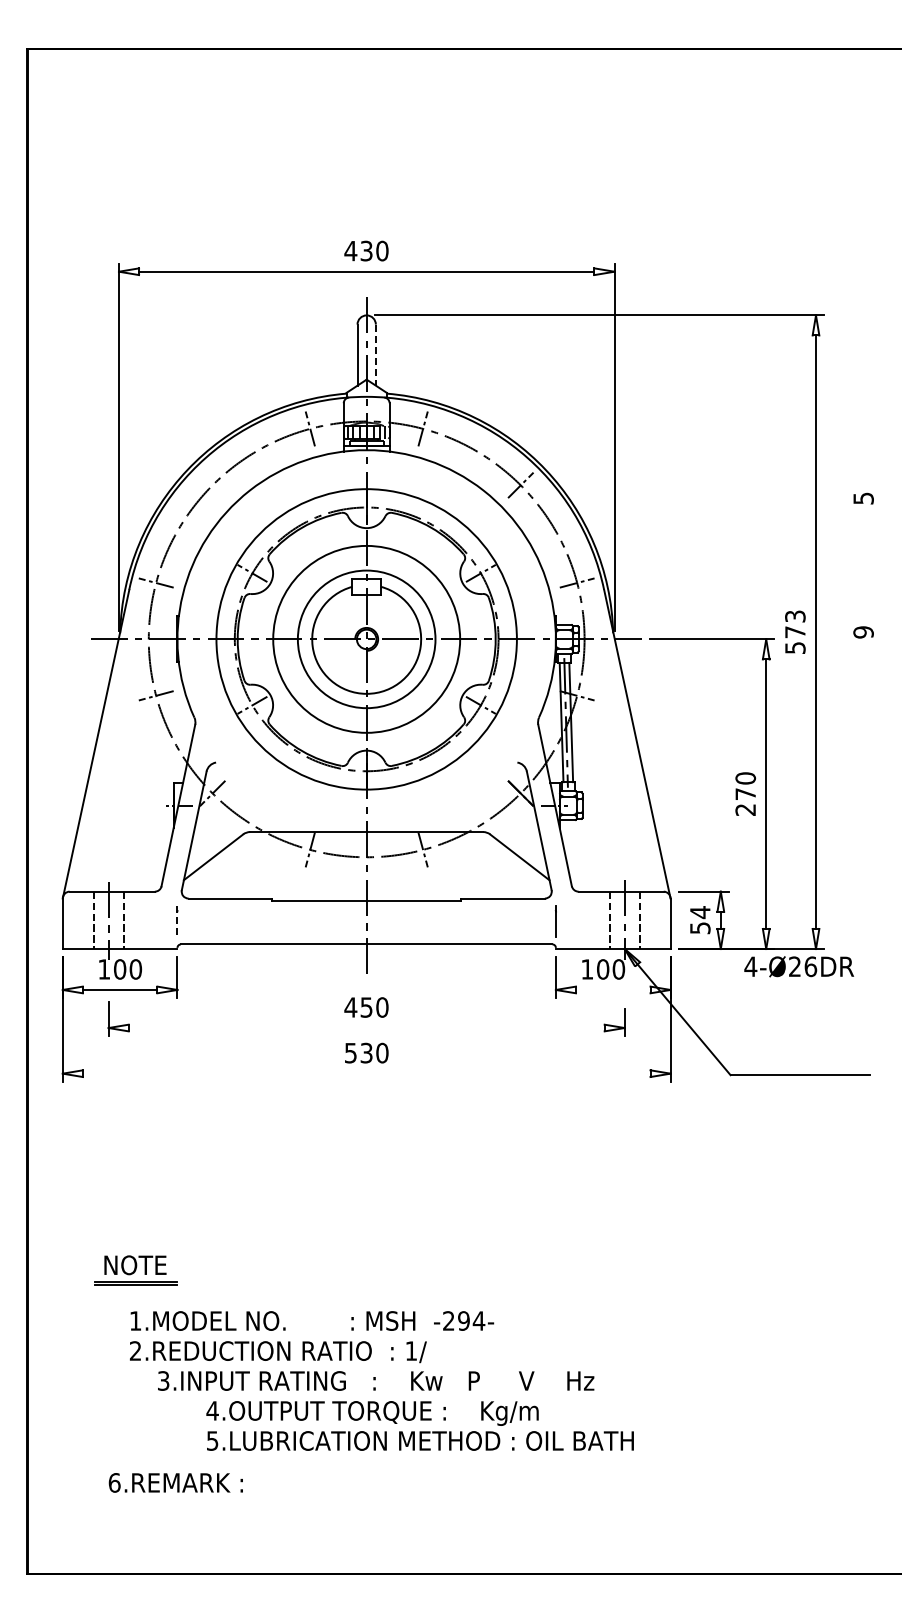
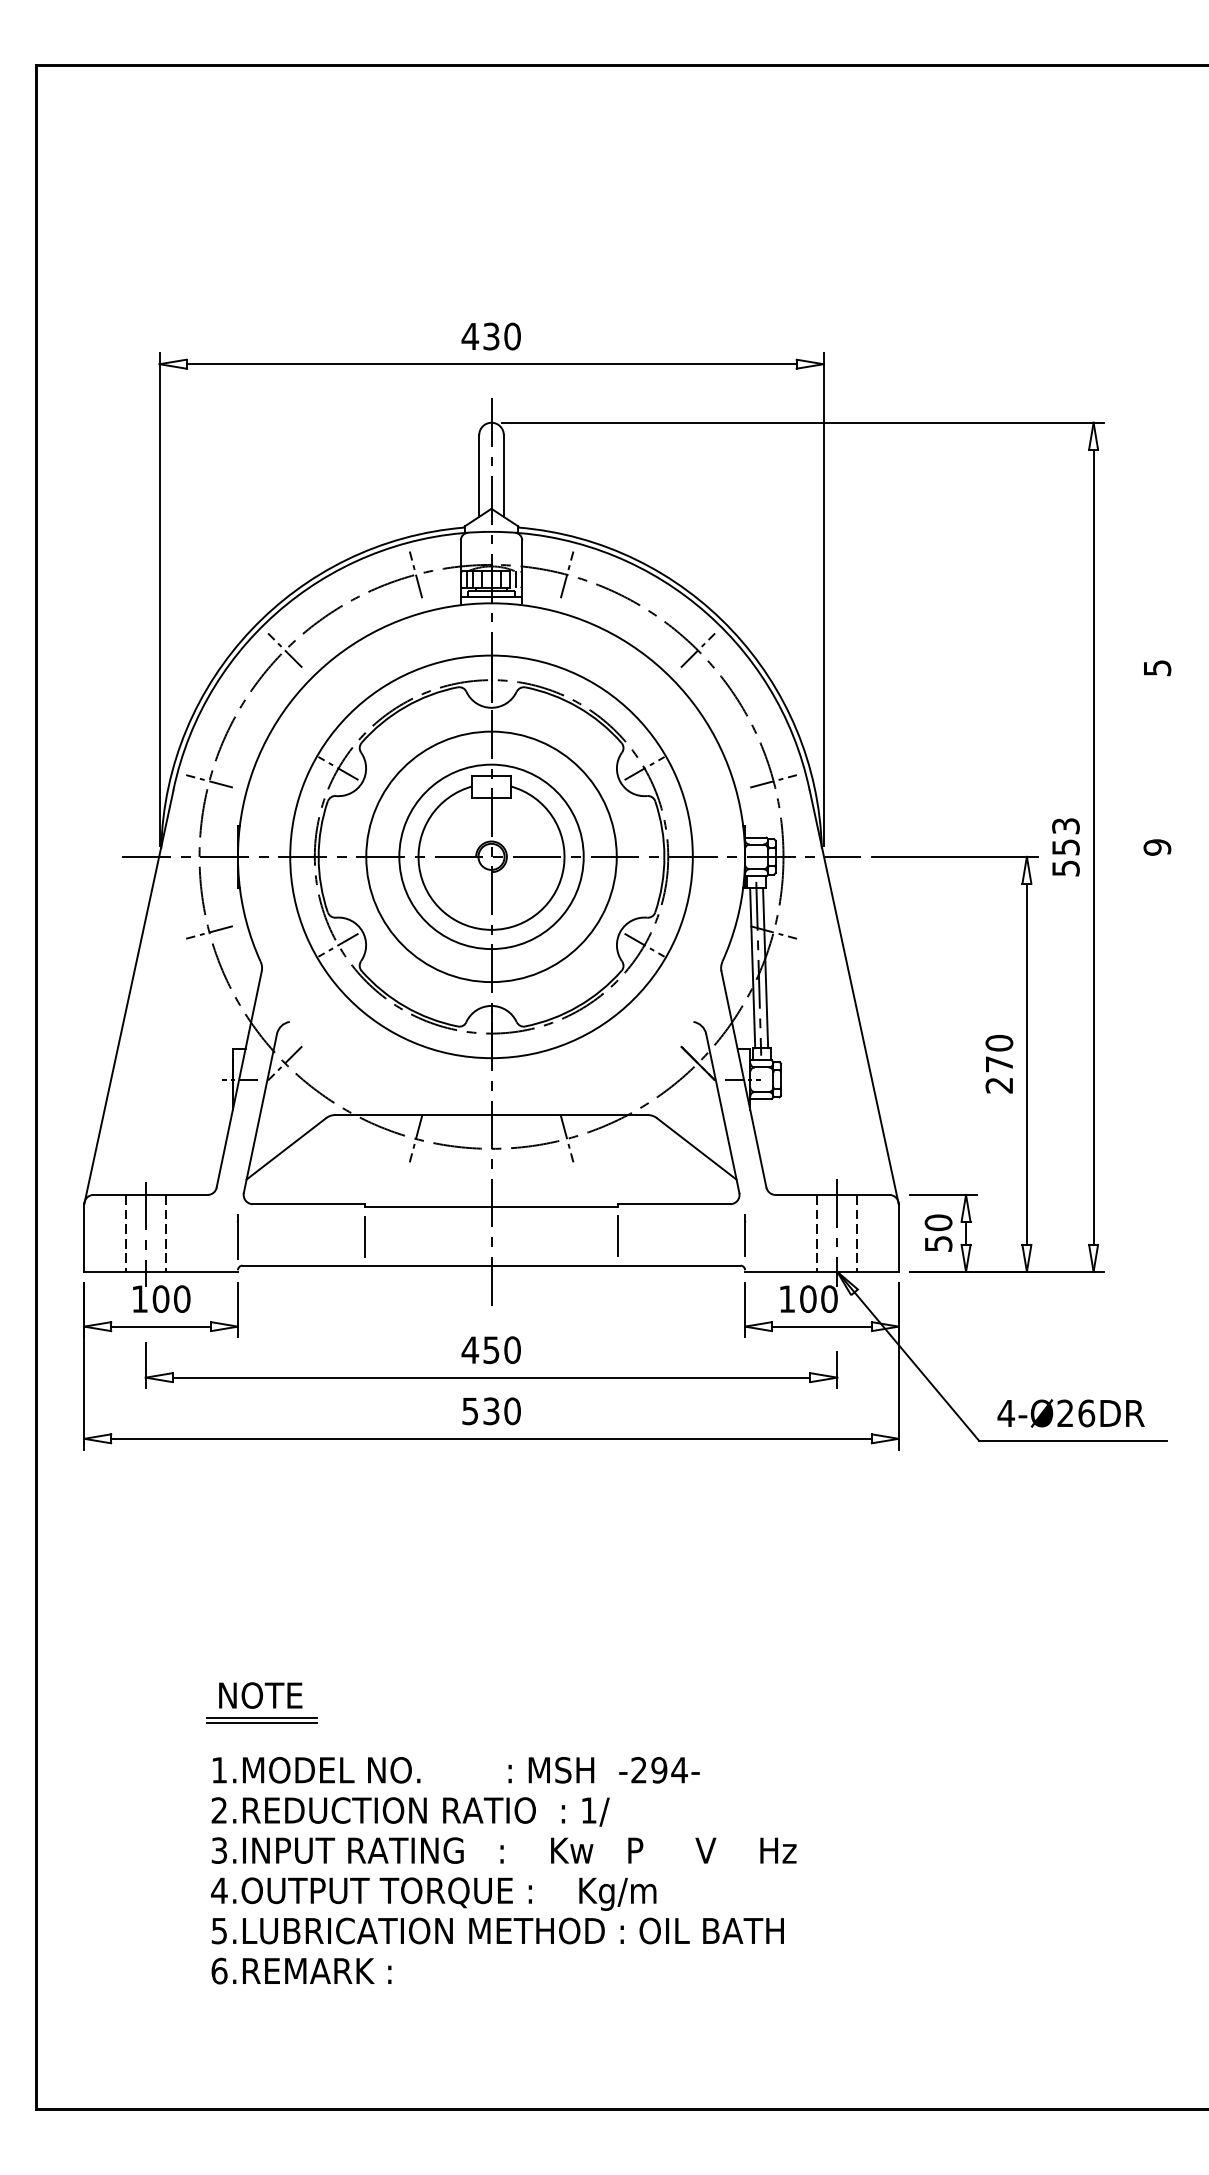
line: (375, 355) -> (503, 476), dashed -> solid
line: (212, 485) -> (284, 650), added
text: (795, 632) -> (1066, 847), 573 -> 553
text: (700, 912) -> (938, 1222), 54 -> 50
line: (272, 922) -> (365, 1236), added
line: (461, 922) -> (618, 1236), added
line: (177, 923) -> (238, 1237), dashed -> solid
text: (799, 966) -> (1071, 1413), moved
line: (612, 989) -> (820, 1326), added
line: (366, 1028) -> (491, 1378), added
line: (366, 1073) -> (491, 1438), added
part: (135, 1270) -> (260, 1702), moved
text: (312, 1320) -> (456, 1769), moved
text: (278, 1352) -> (410, 1812), moved
text: (419, 1425) -> (496, 1910), moved
text: (175, 1482) -> (300, 1970), moved

